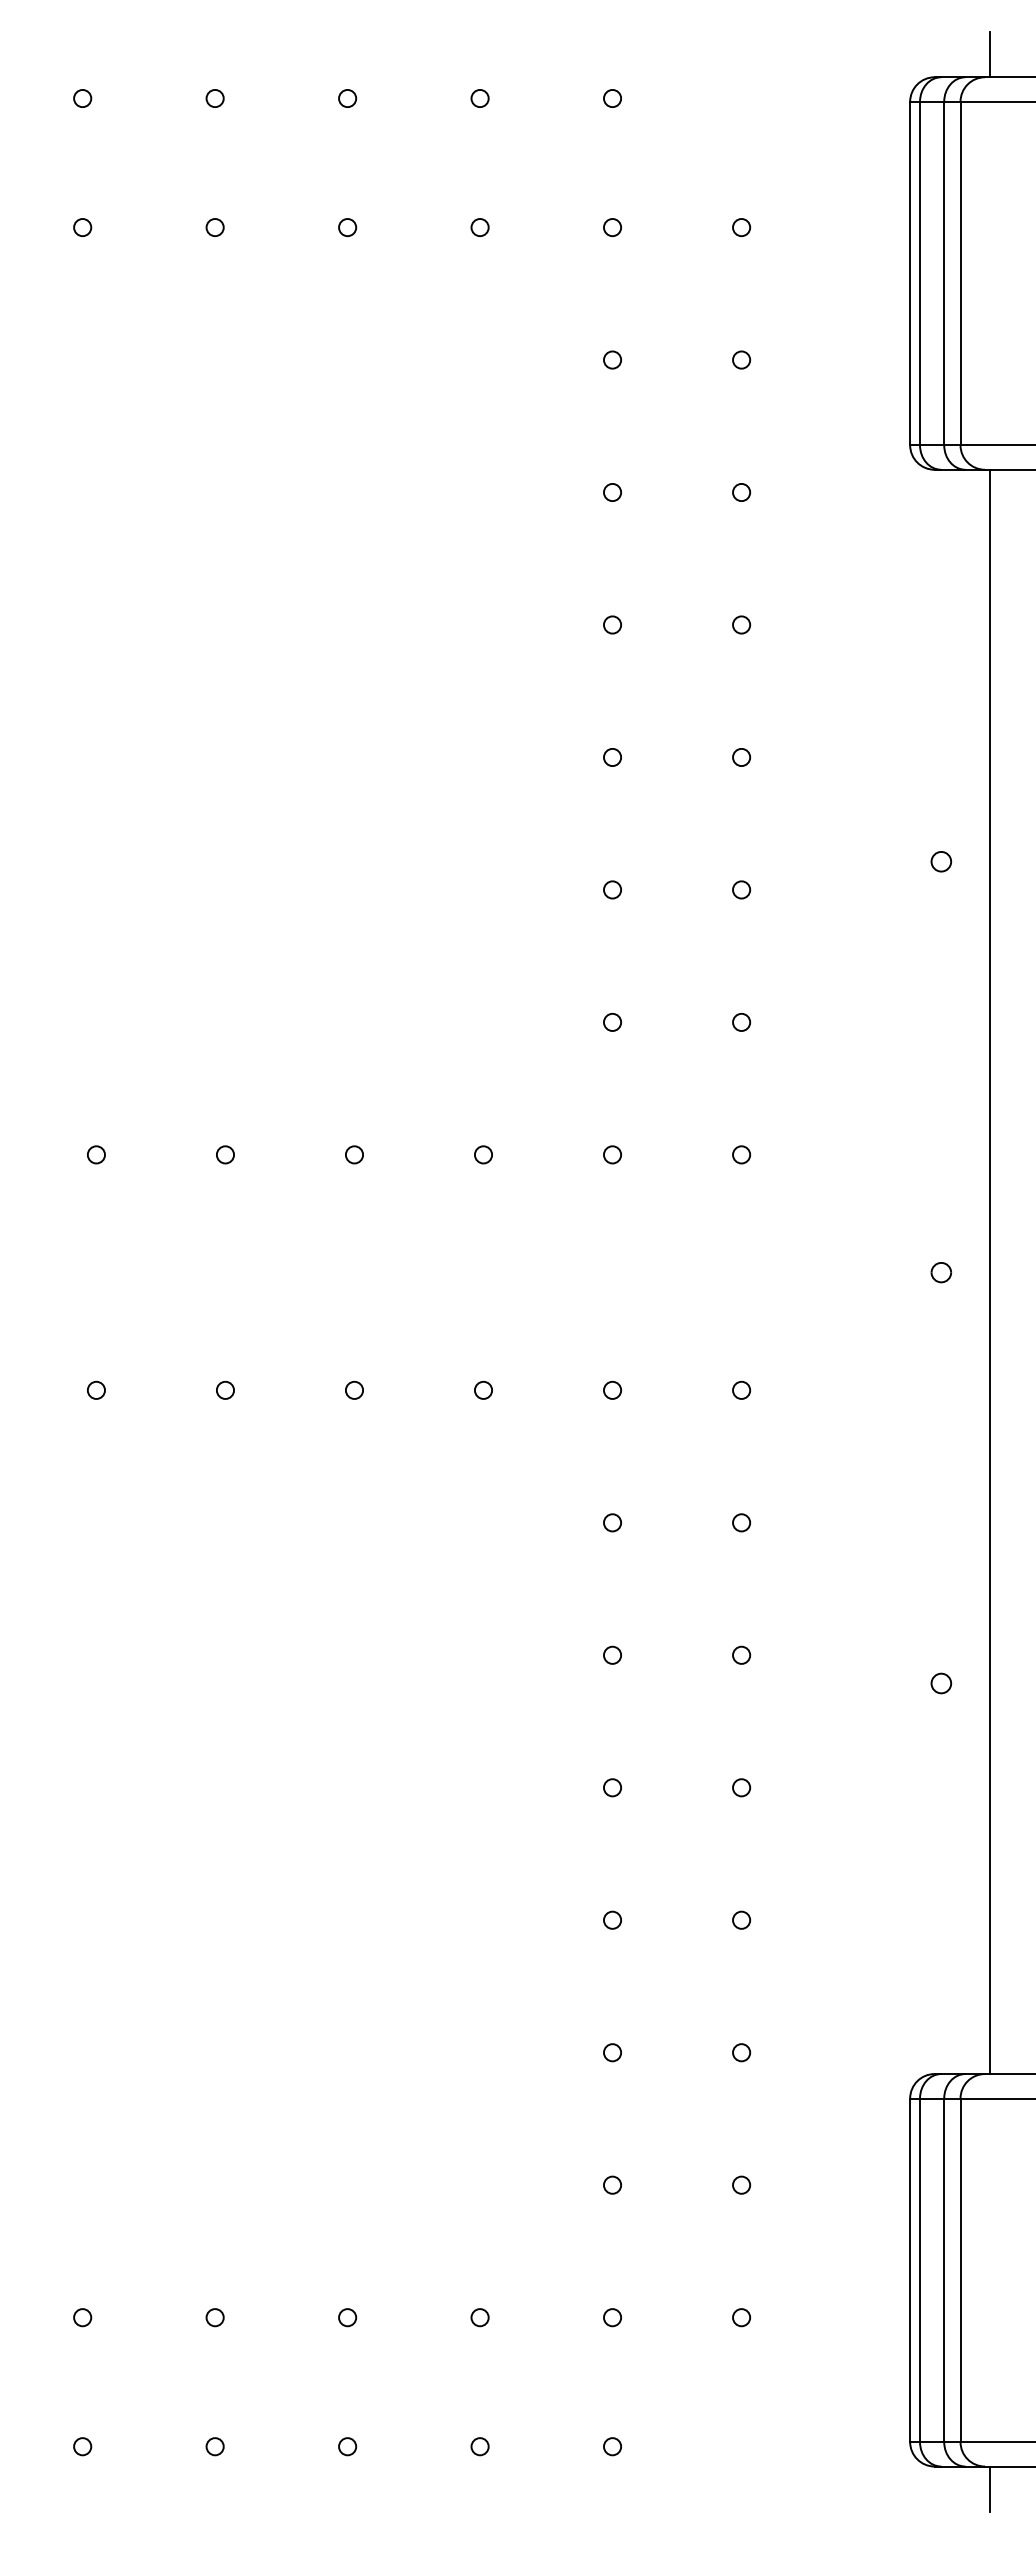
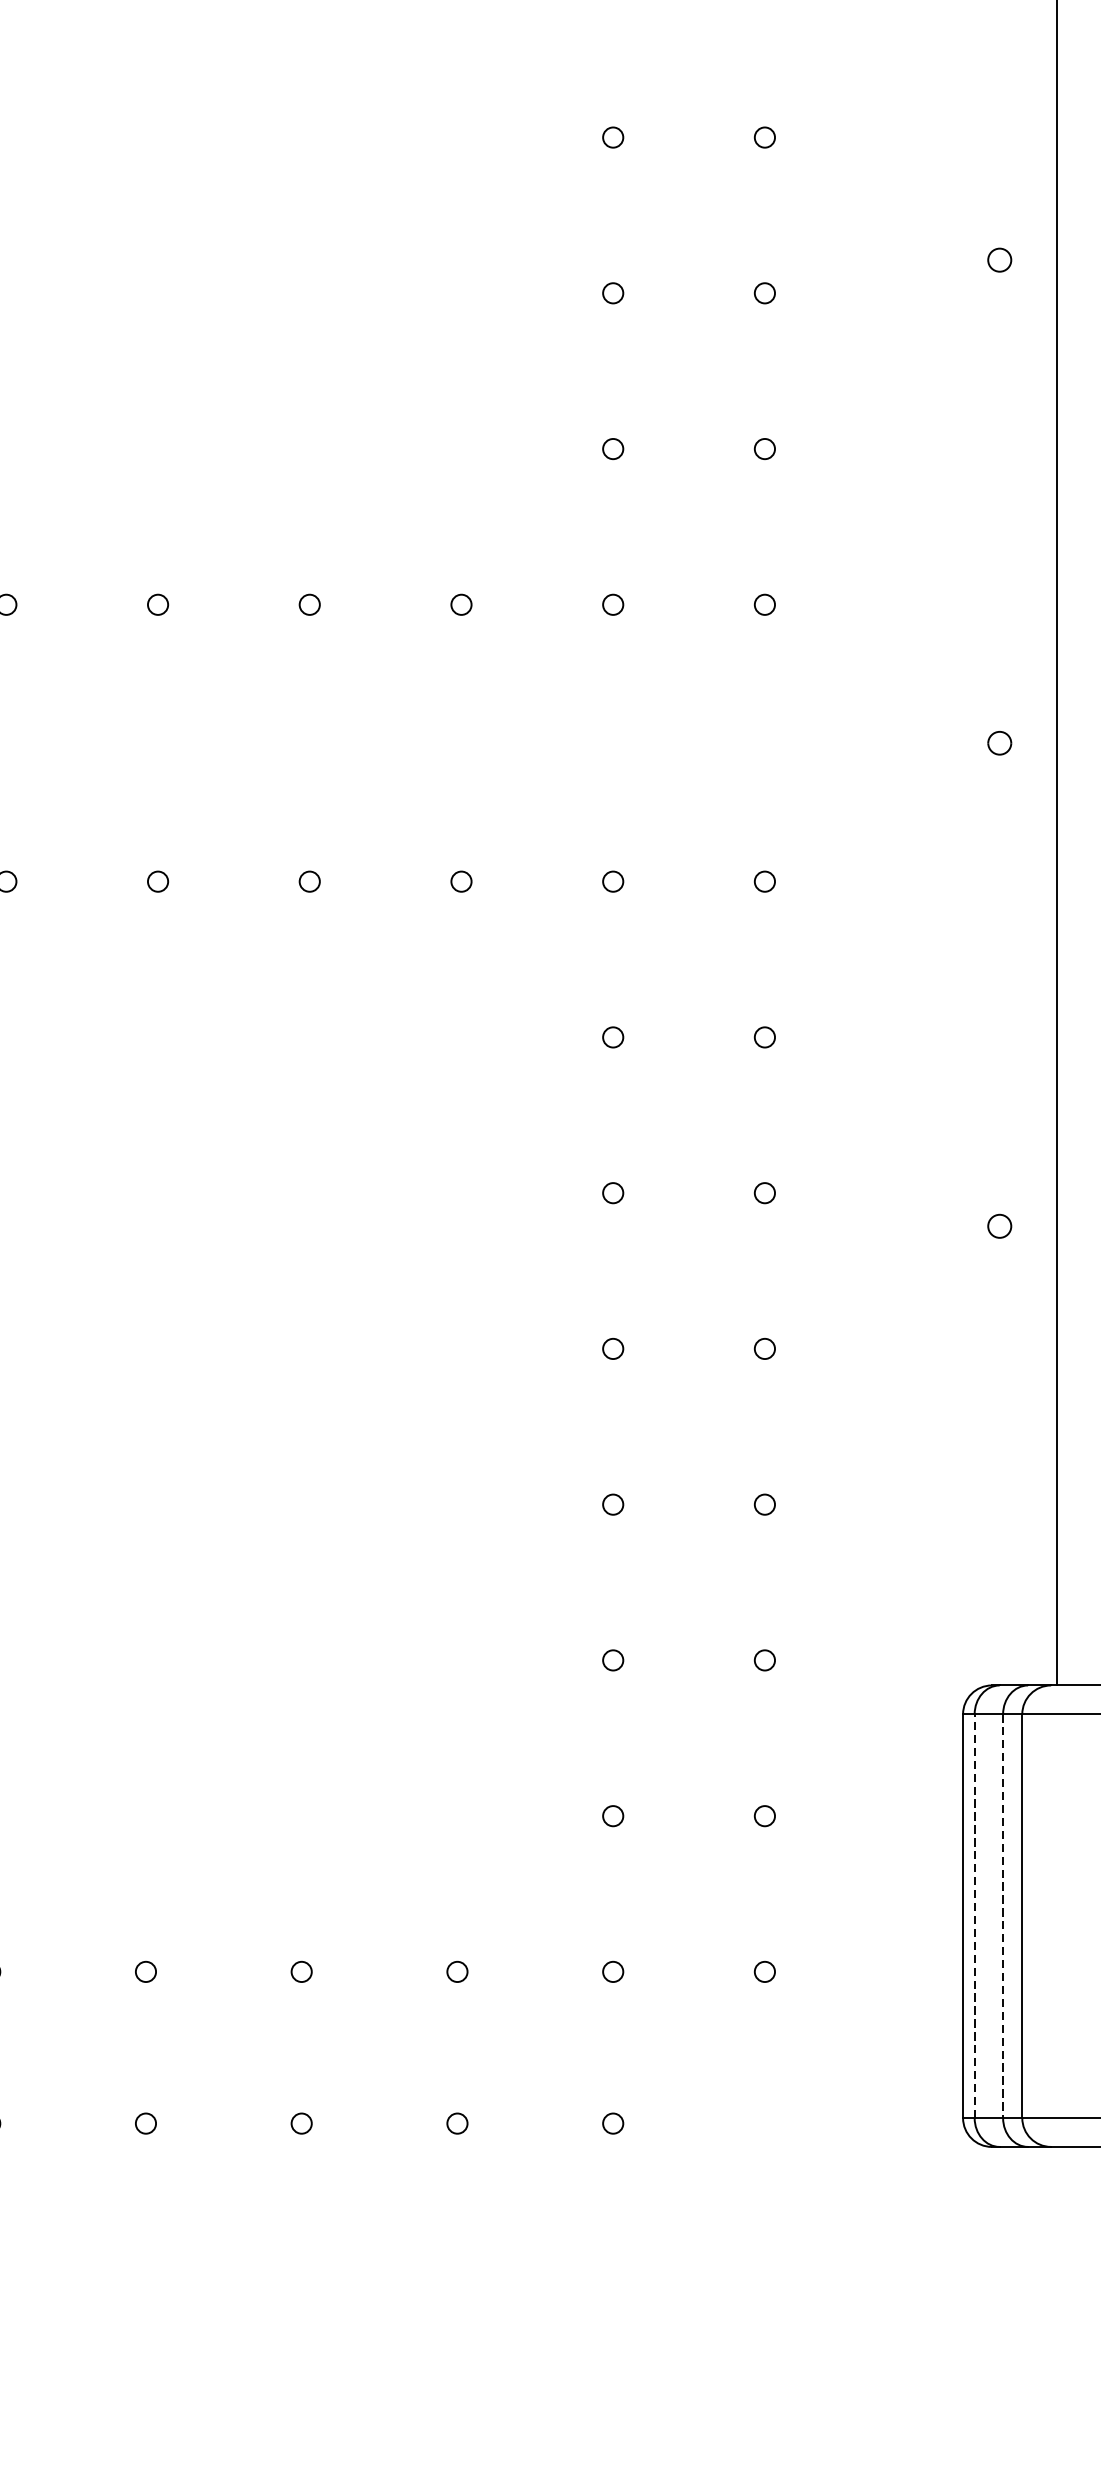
line: (920, 2270) -> (975, 1916), solid -> dashed
line: (944, 2270) -> (1003, 1916), solid -> dashed
line: (990, 2488) -> (1057, 2172), removed

